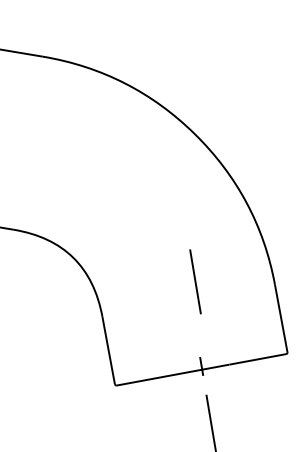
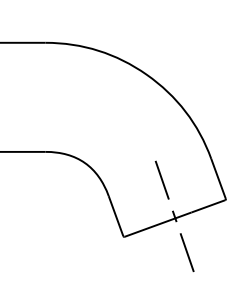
line: (194, 280) -> (161, 179), moved

